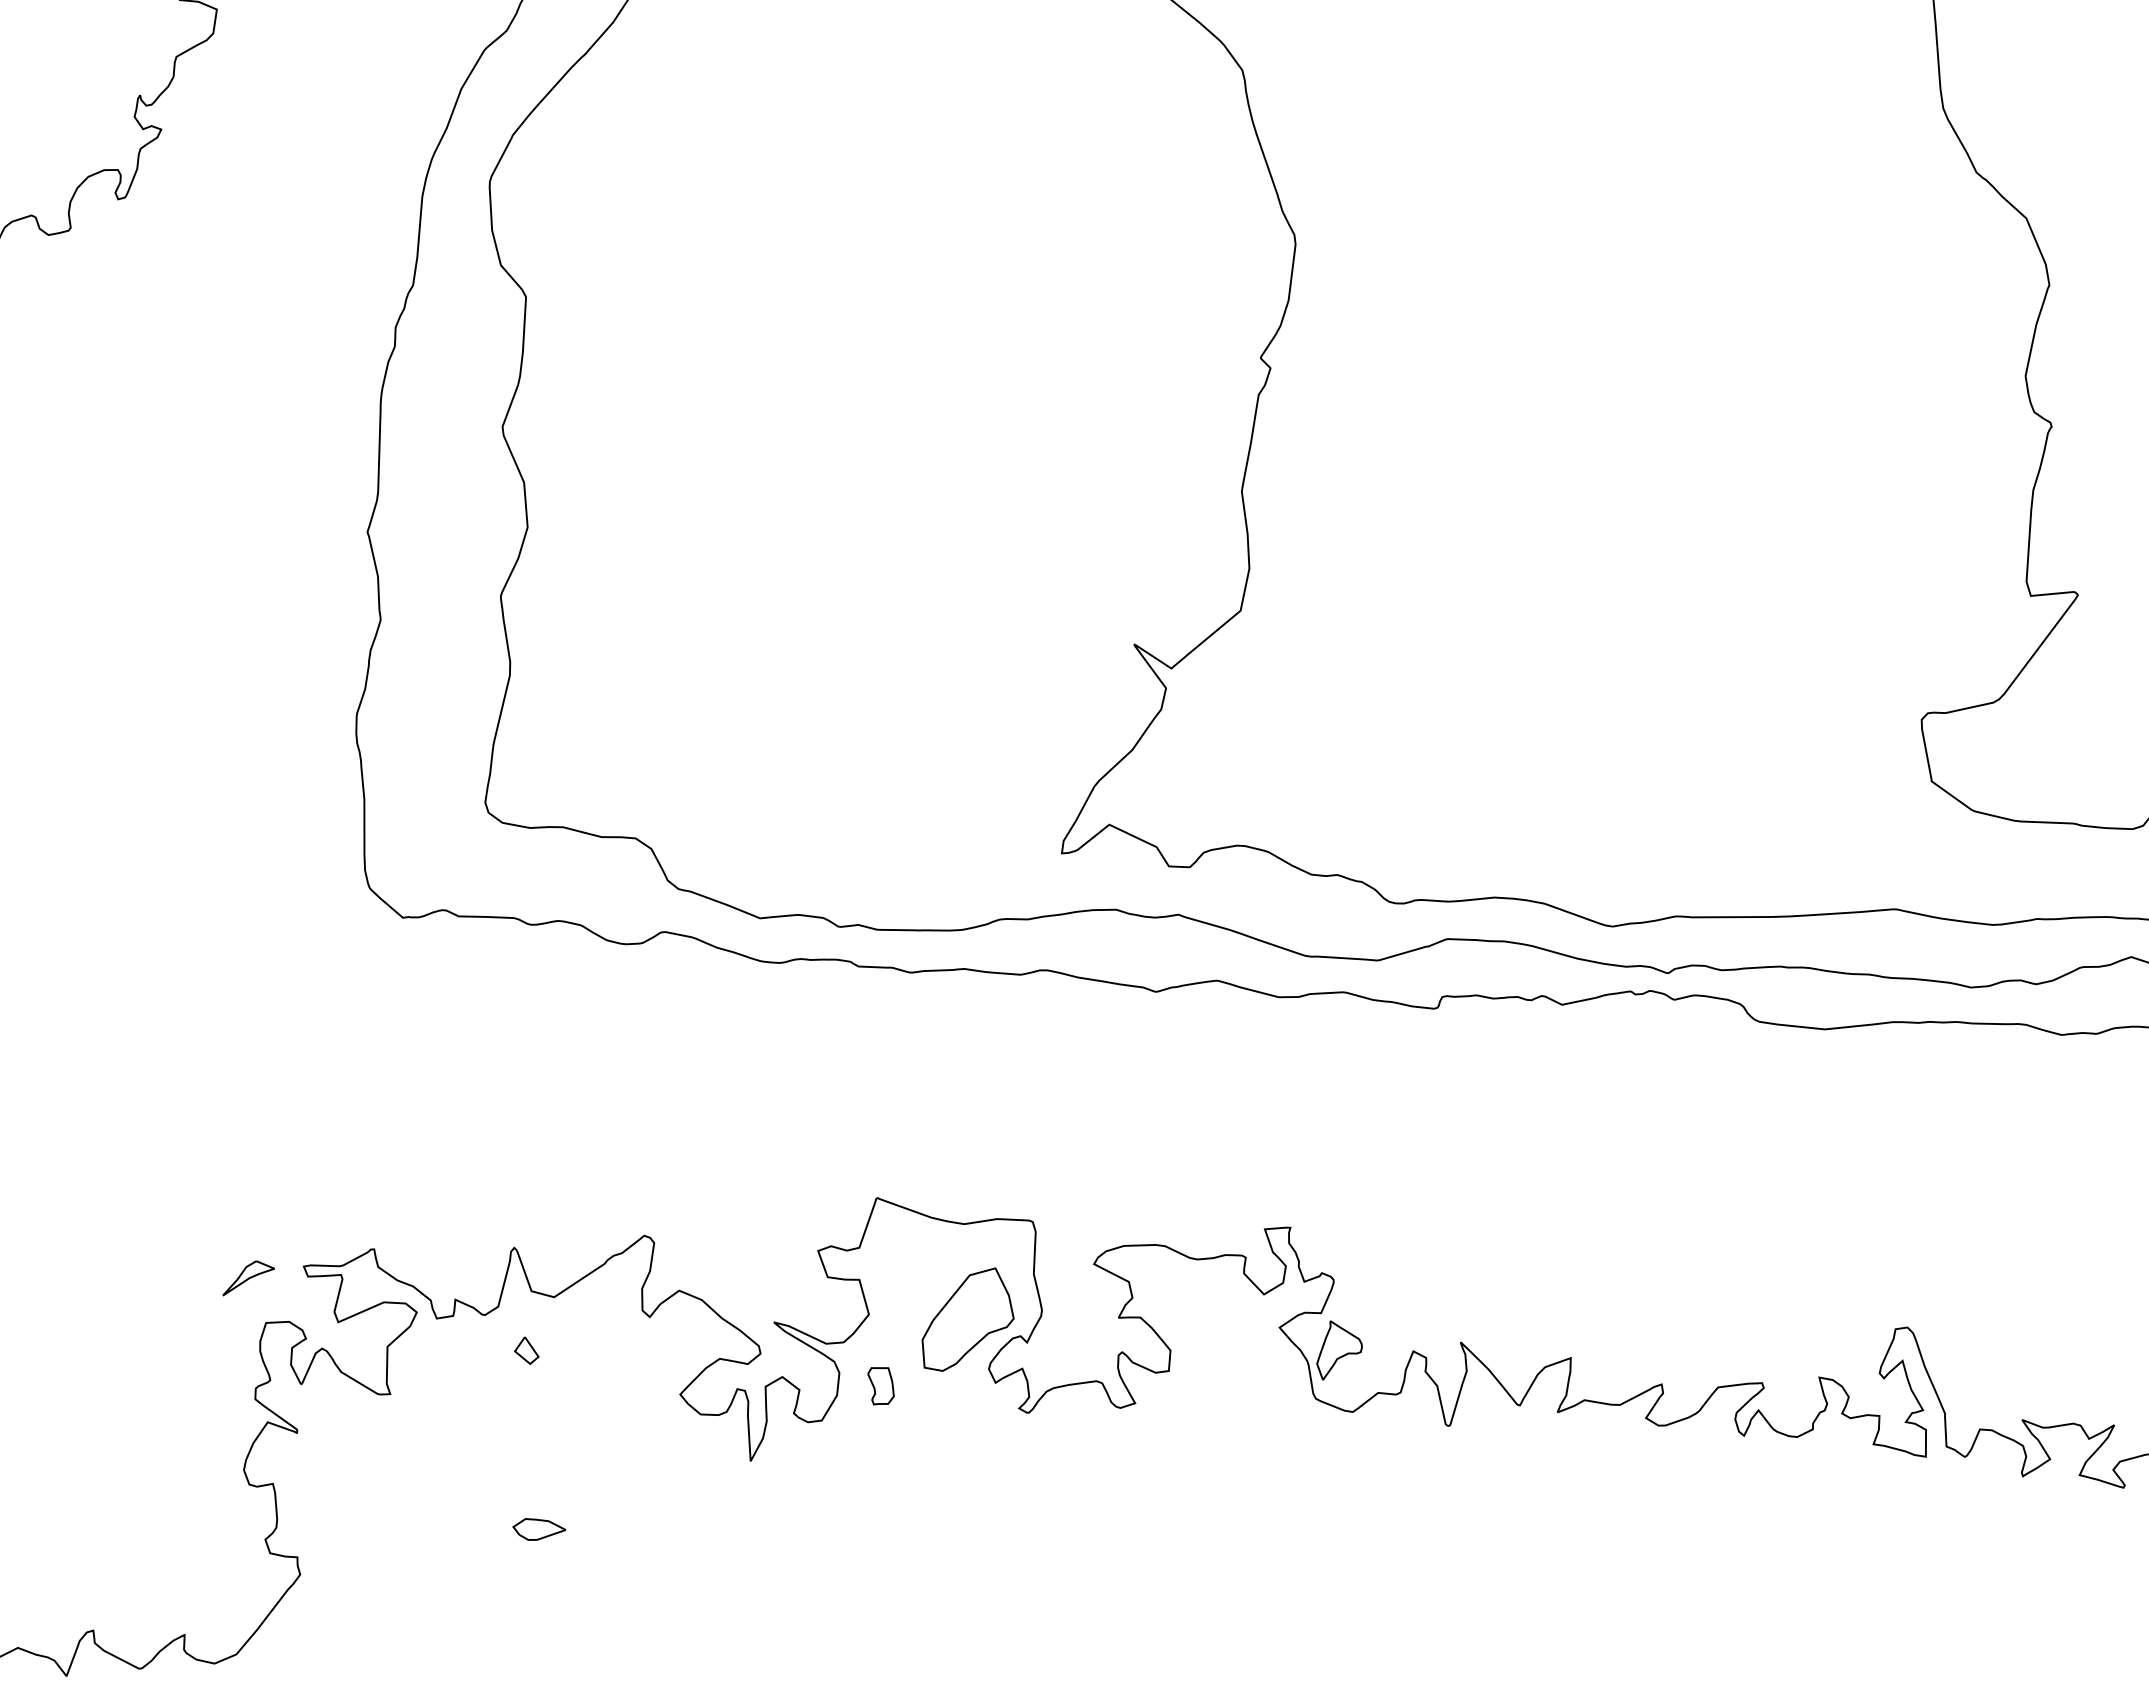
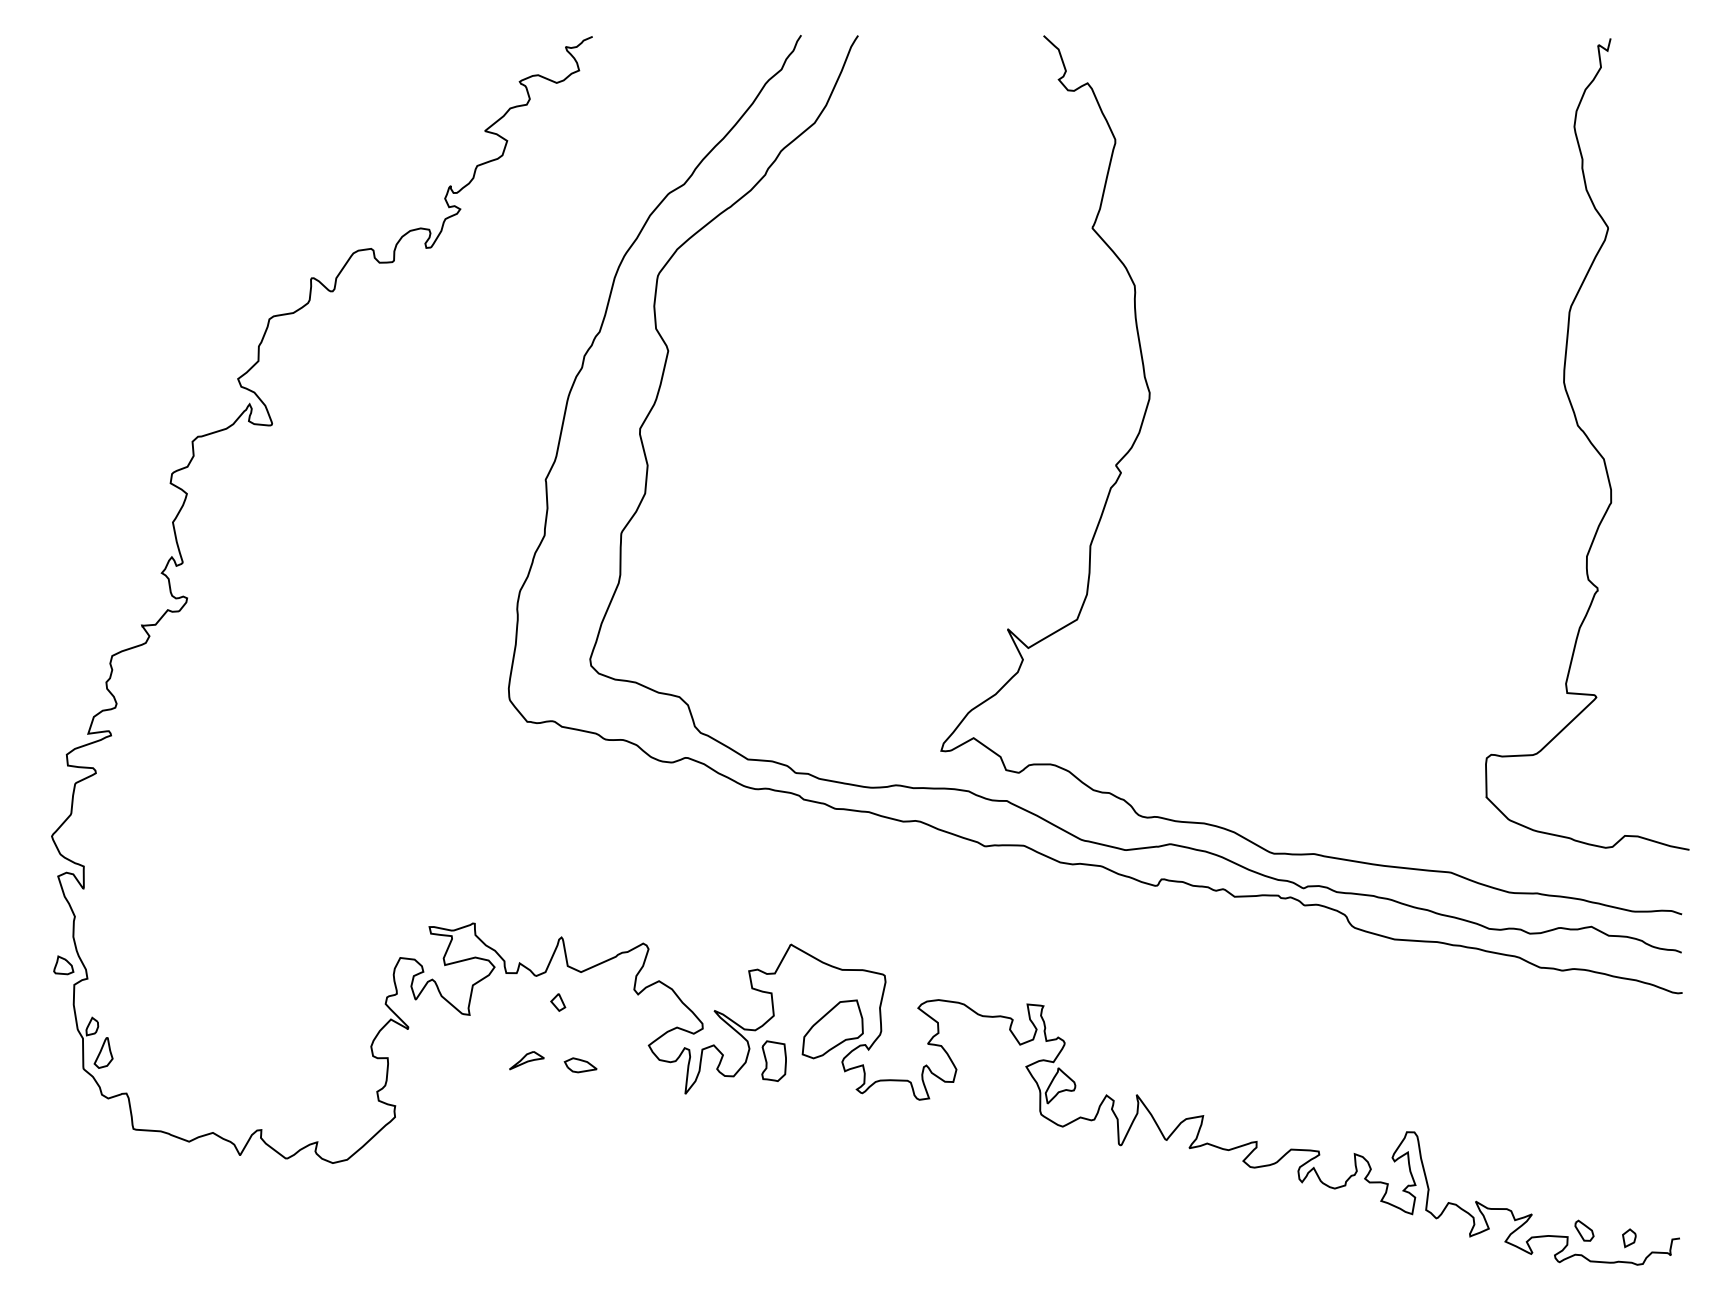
part: (247, 1276) -> (526, 1060), moved
part: (880, 1384) -> (773, 1060), size x1.67
part: (538, 1528) -> (580, 1065), moved

